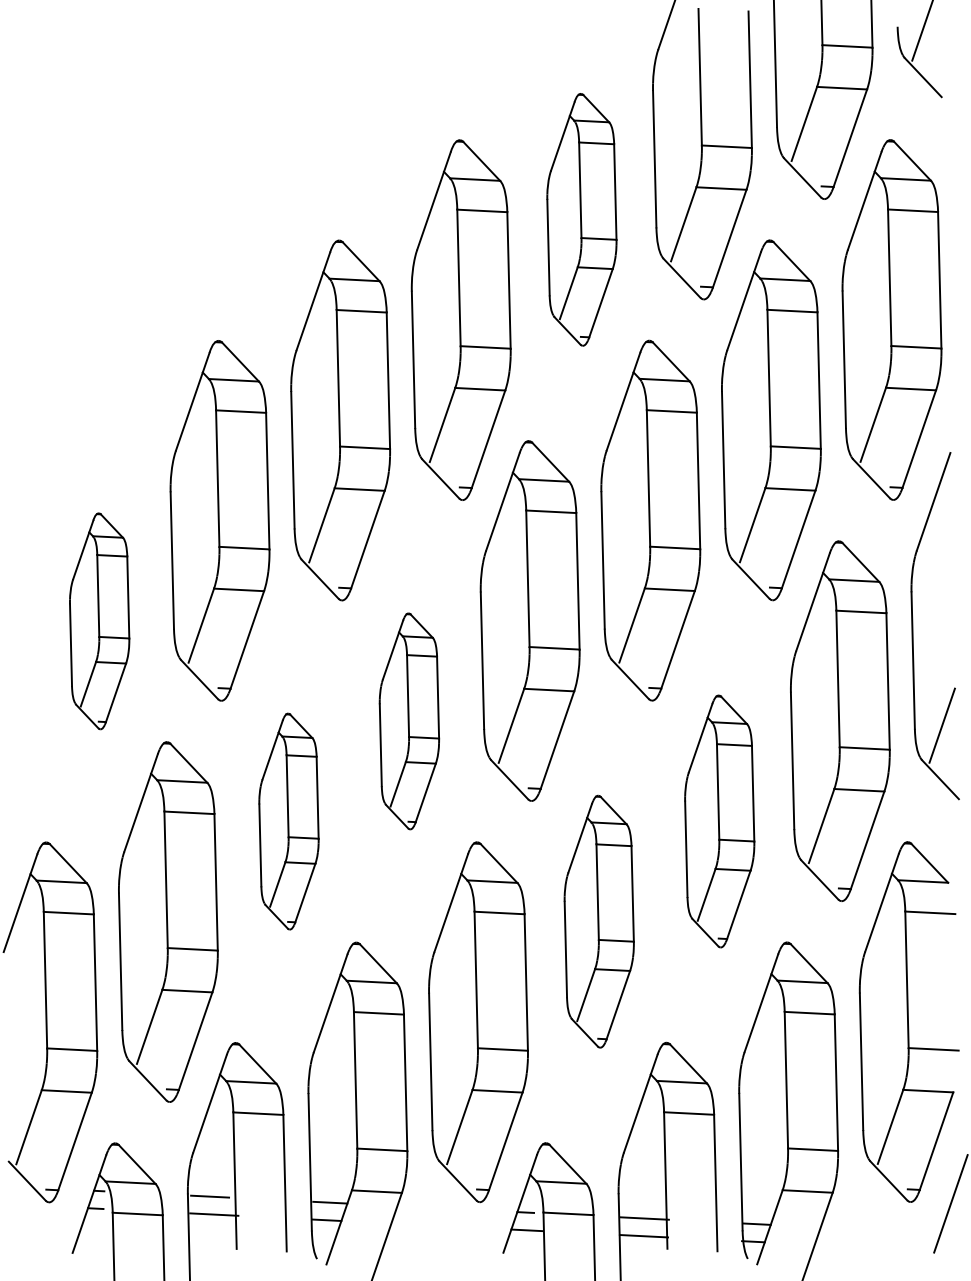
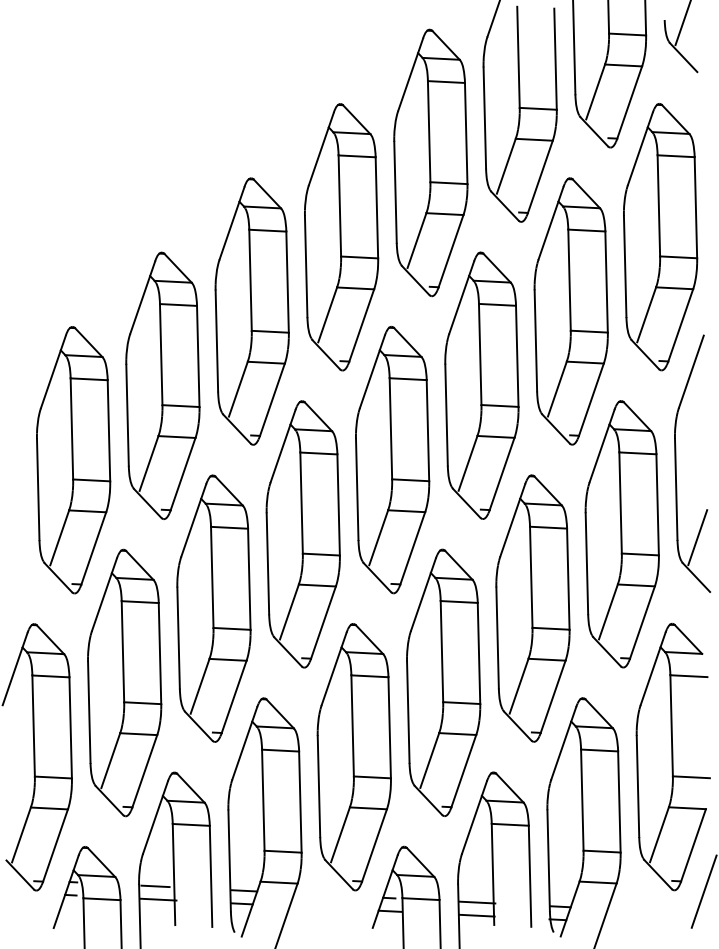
part: (581, 219) -> (430, 162), size x1.43
part: (99, 621) -> (73, 460), size x1.67
part: (408, 721) -> (302, 534), size x1.67
part: (288, 821) -> (213, 608), size x1.67
part: (719, 821) -> (532, 608), size x1.43
part: (598, 921) -> (443, 682), size x1.43

